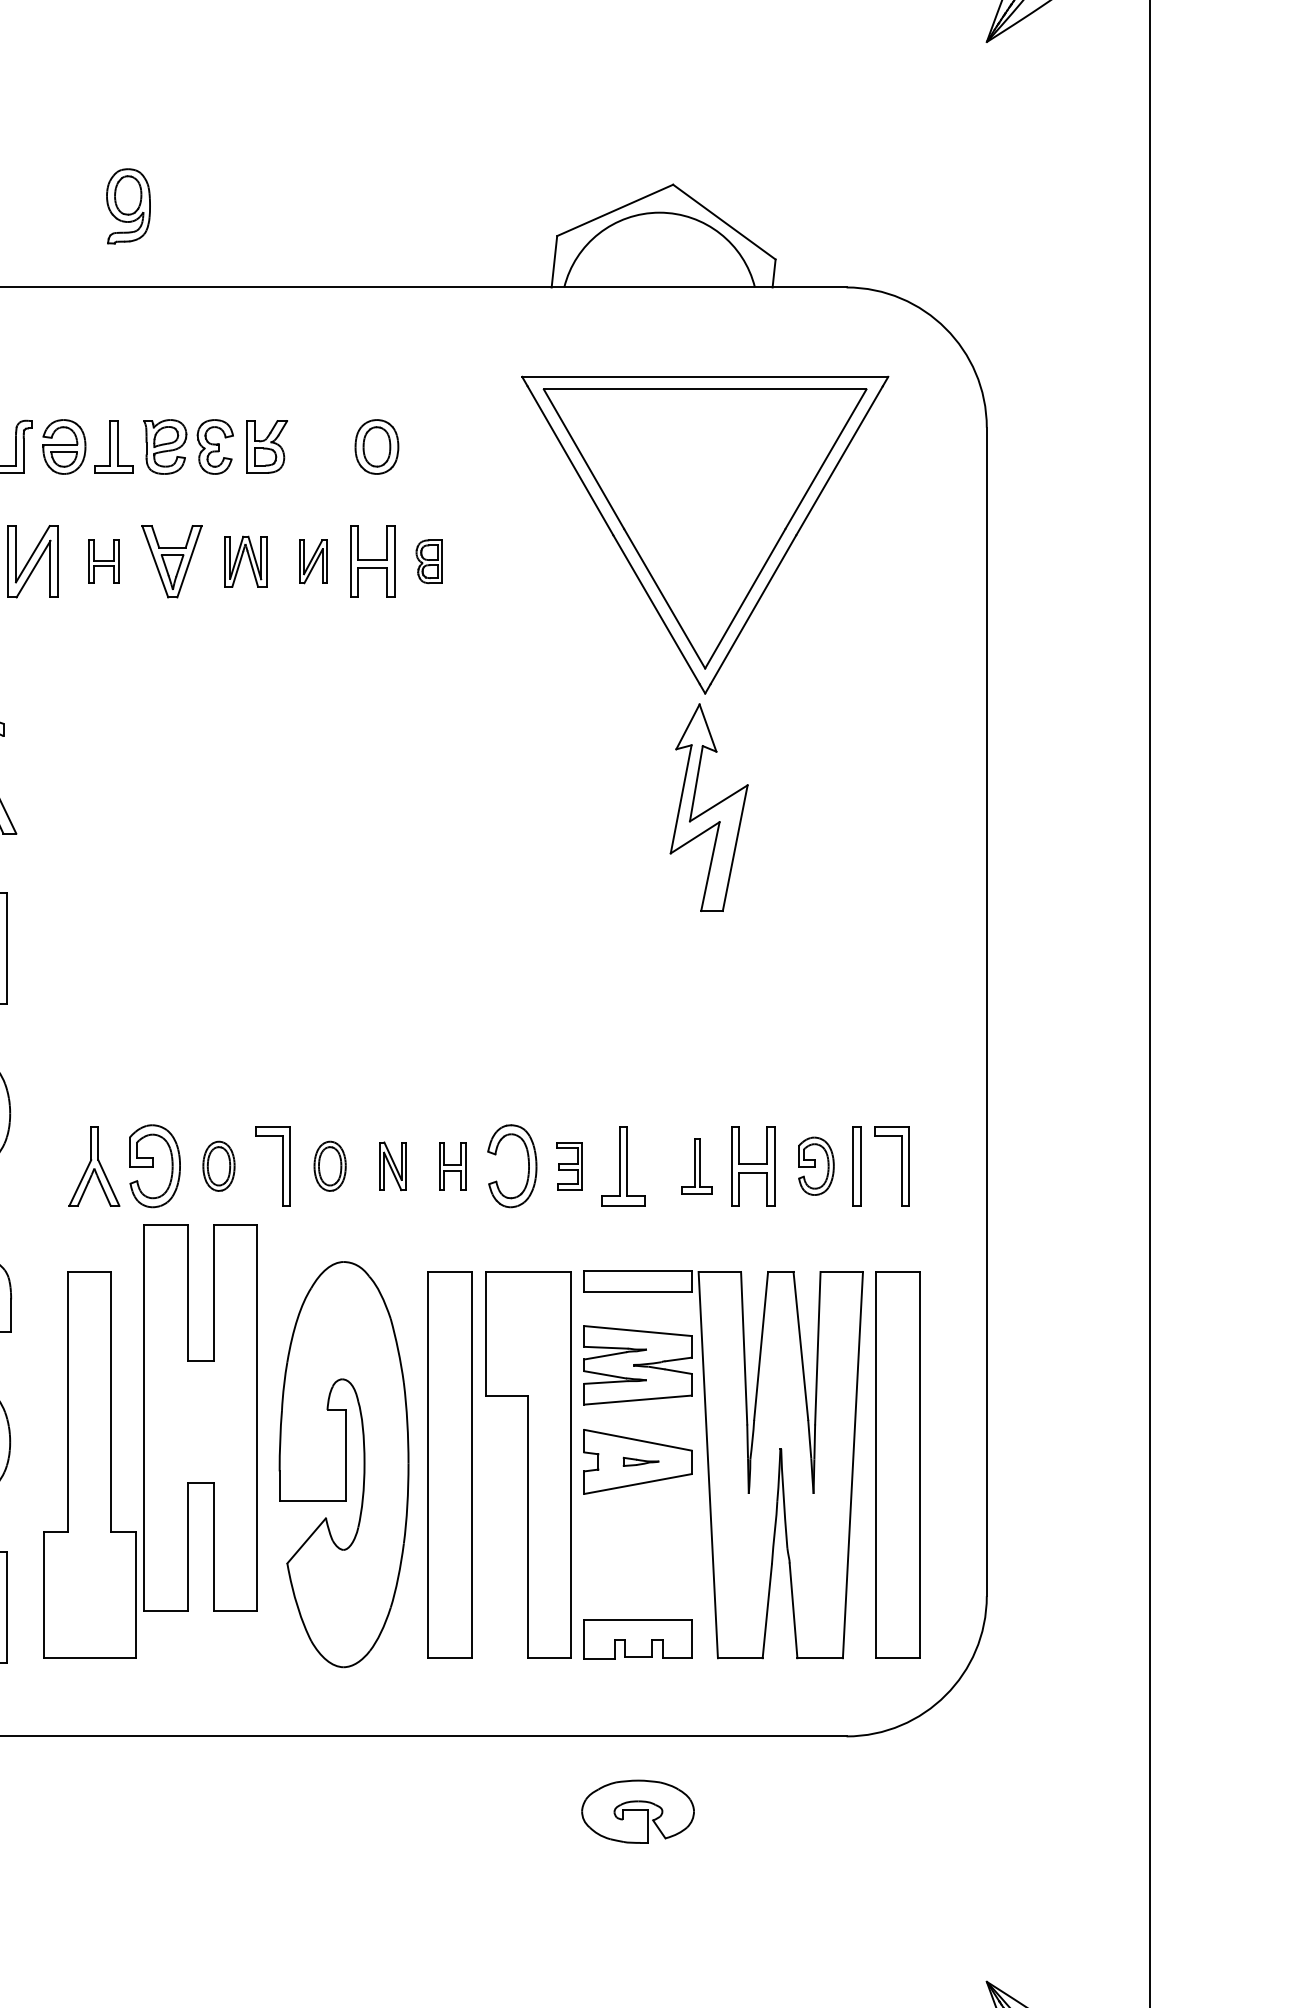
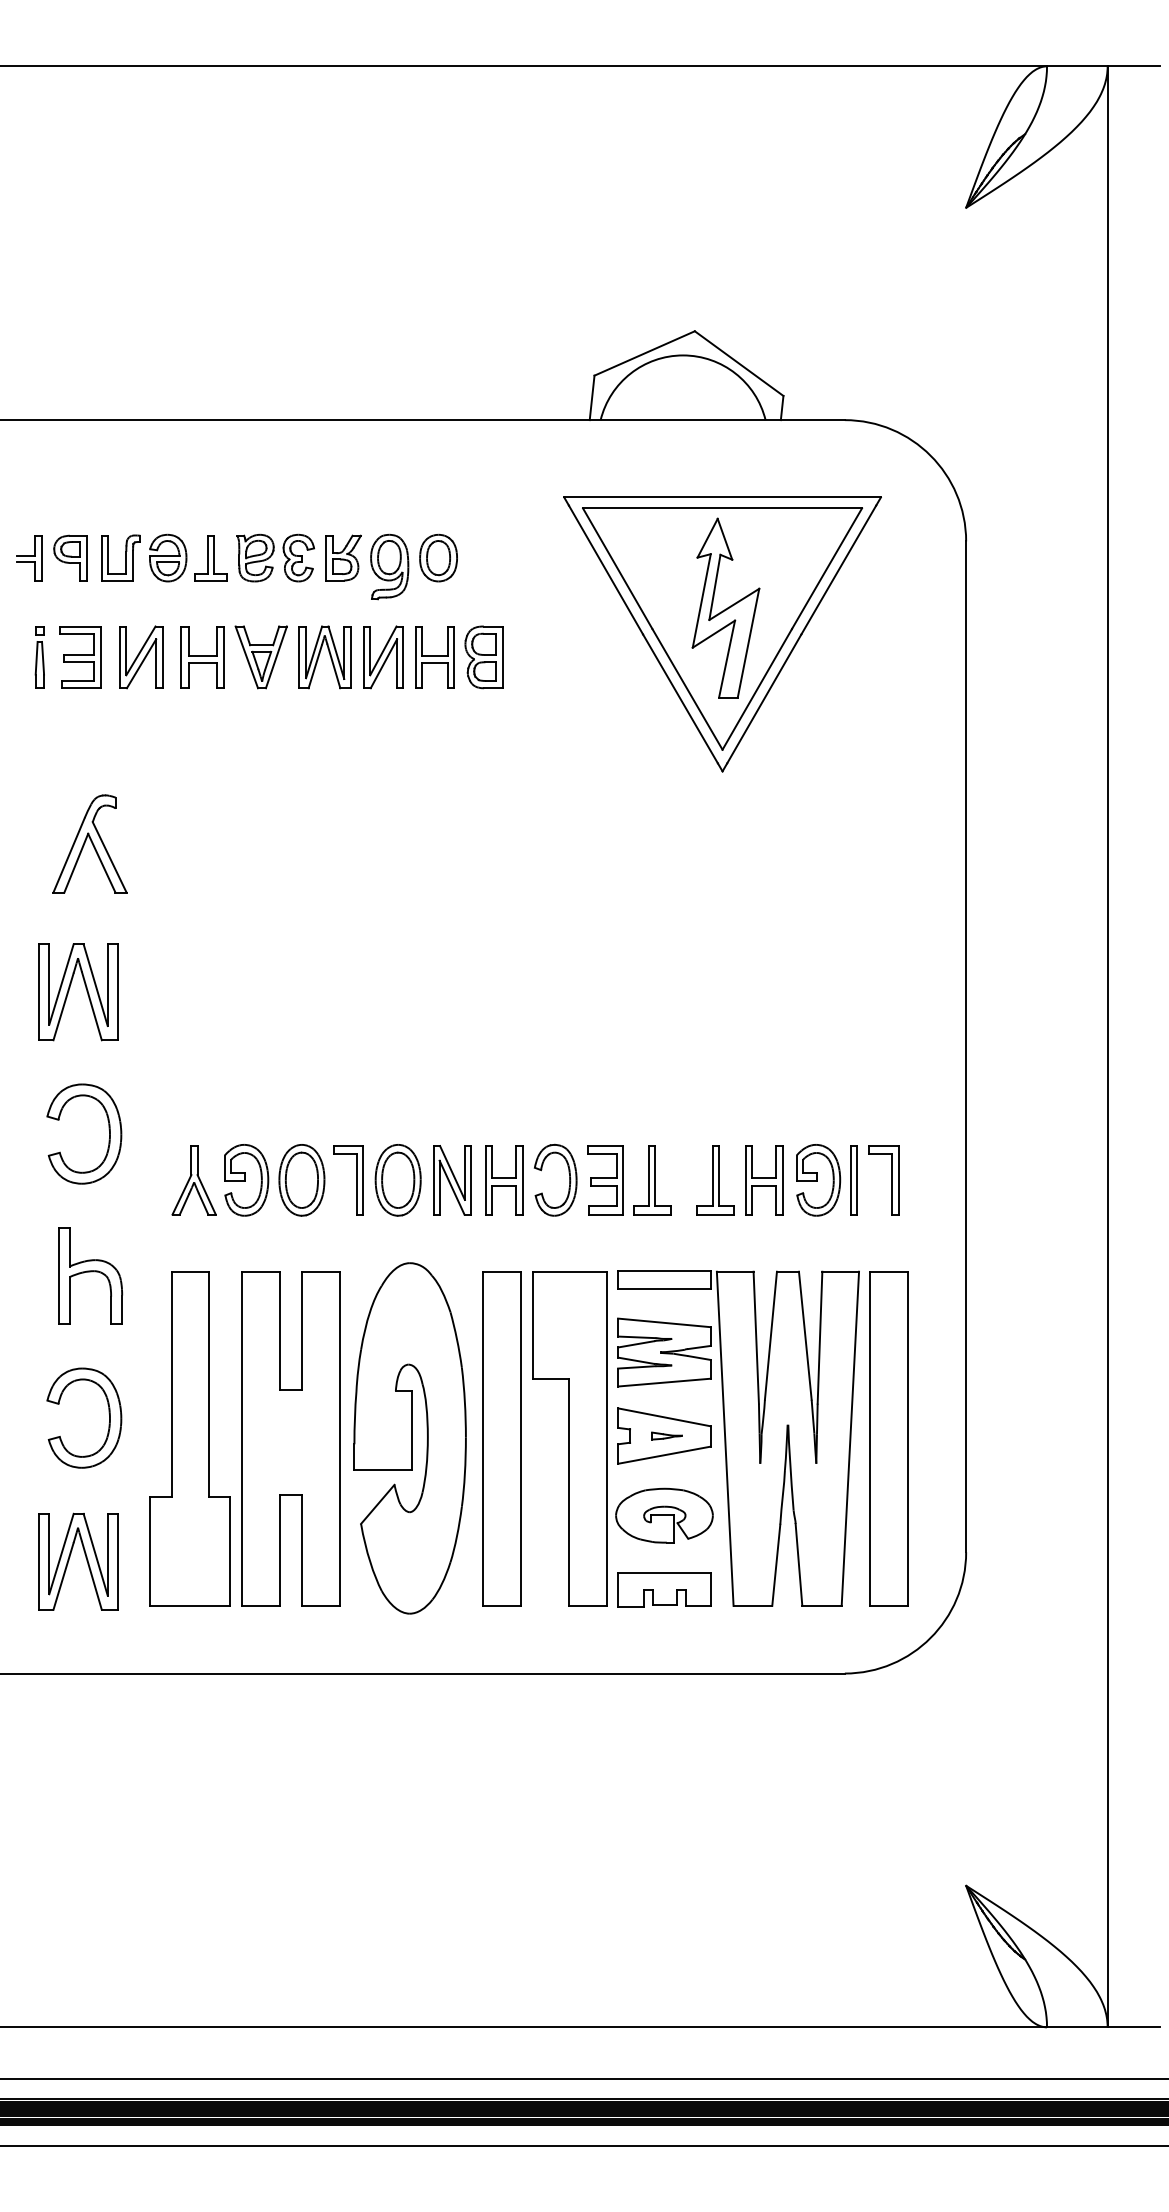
part: (128, 205) -> (389, 566), moved
part: (104, 561) -> (202, 657), size x1.67
part: (245, 561) -> (324, 657), size x1.43
part: (313, 561) -> (383, 657), size x1.67
part: (428, 561) -> (483, 657), size x1.67
part: (708, 806) -> (725, 607), moved
part: (218, 1166) -> (301, 1180), size x1.67
part: (329, 1166) -> (397, 1180), size x1.67
part: (393, 1166) -> (452, 1180), size x1.67
part: (453, 1166) -> (504, 1180), size x1.67
part: (569, 1166) -> (605, 1180), size x1.67
part: (697, 1166) -> (715, 1180), size x1.43
part: (816, 1166) -> (818, 1180), size x1.43
part: (199, 1417) -> (290, 1438), moved
part: (638, 1811) -> (664, 1515), moved

